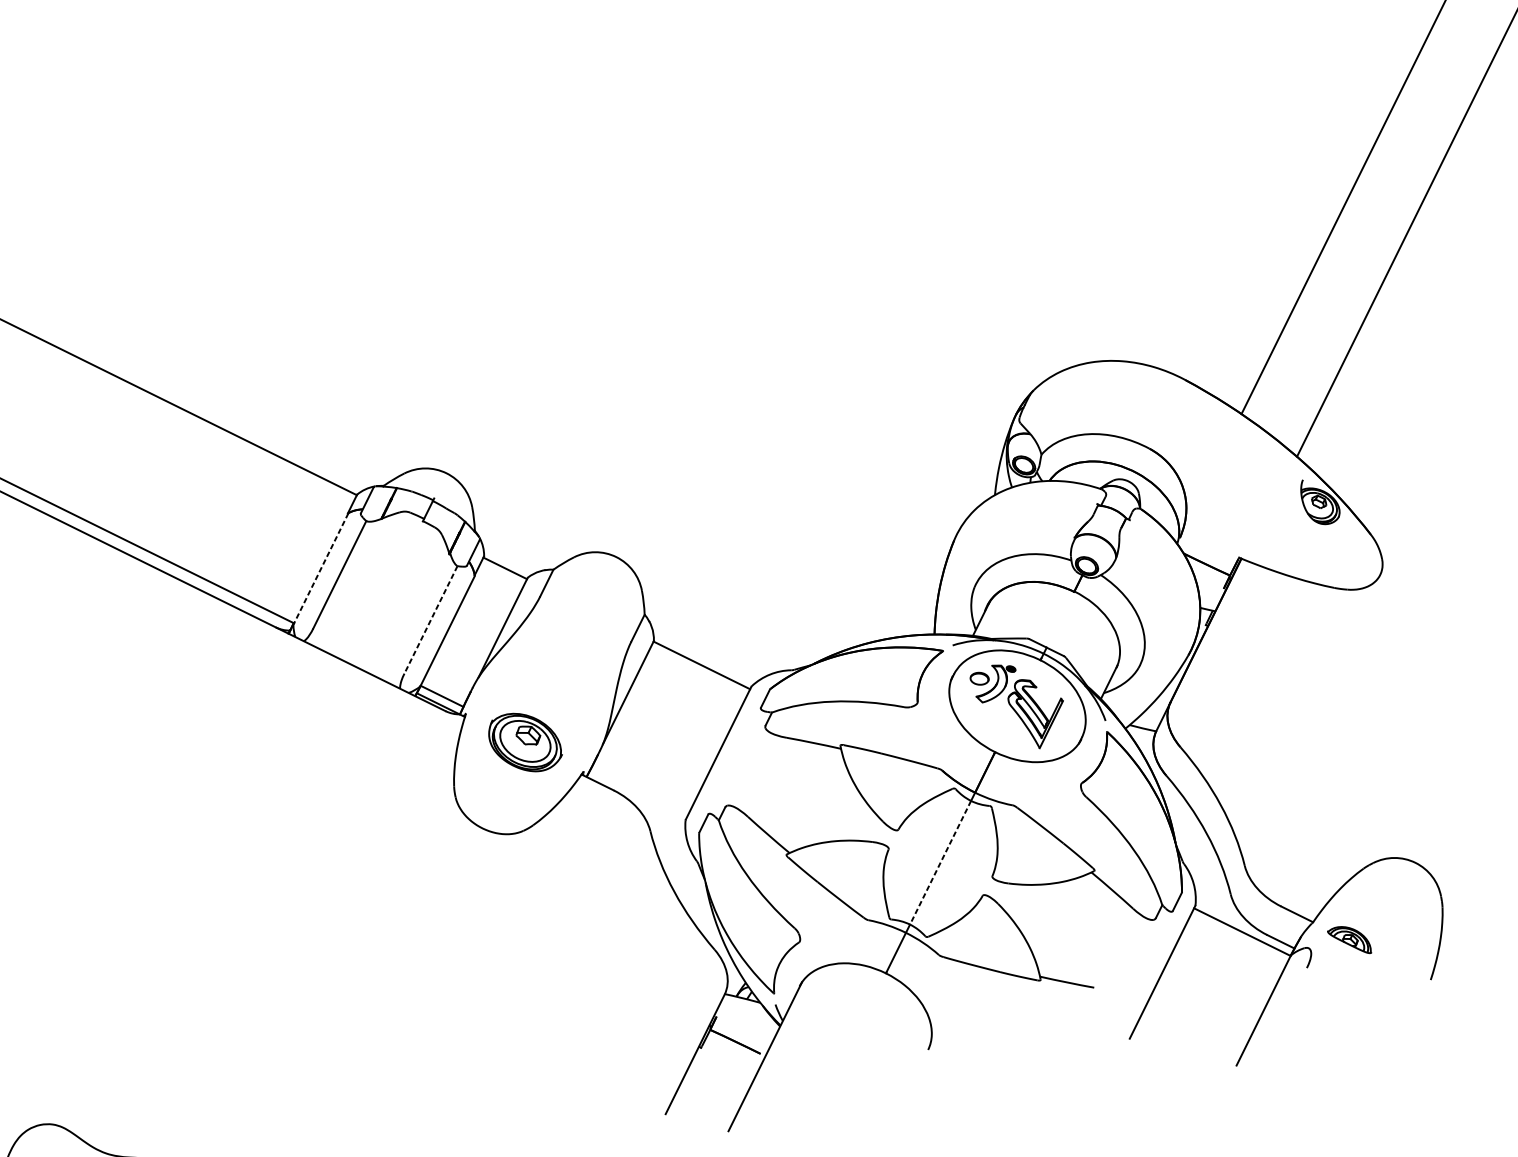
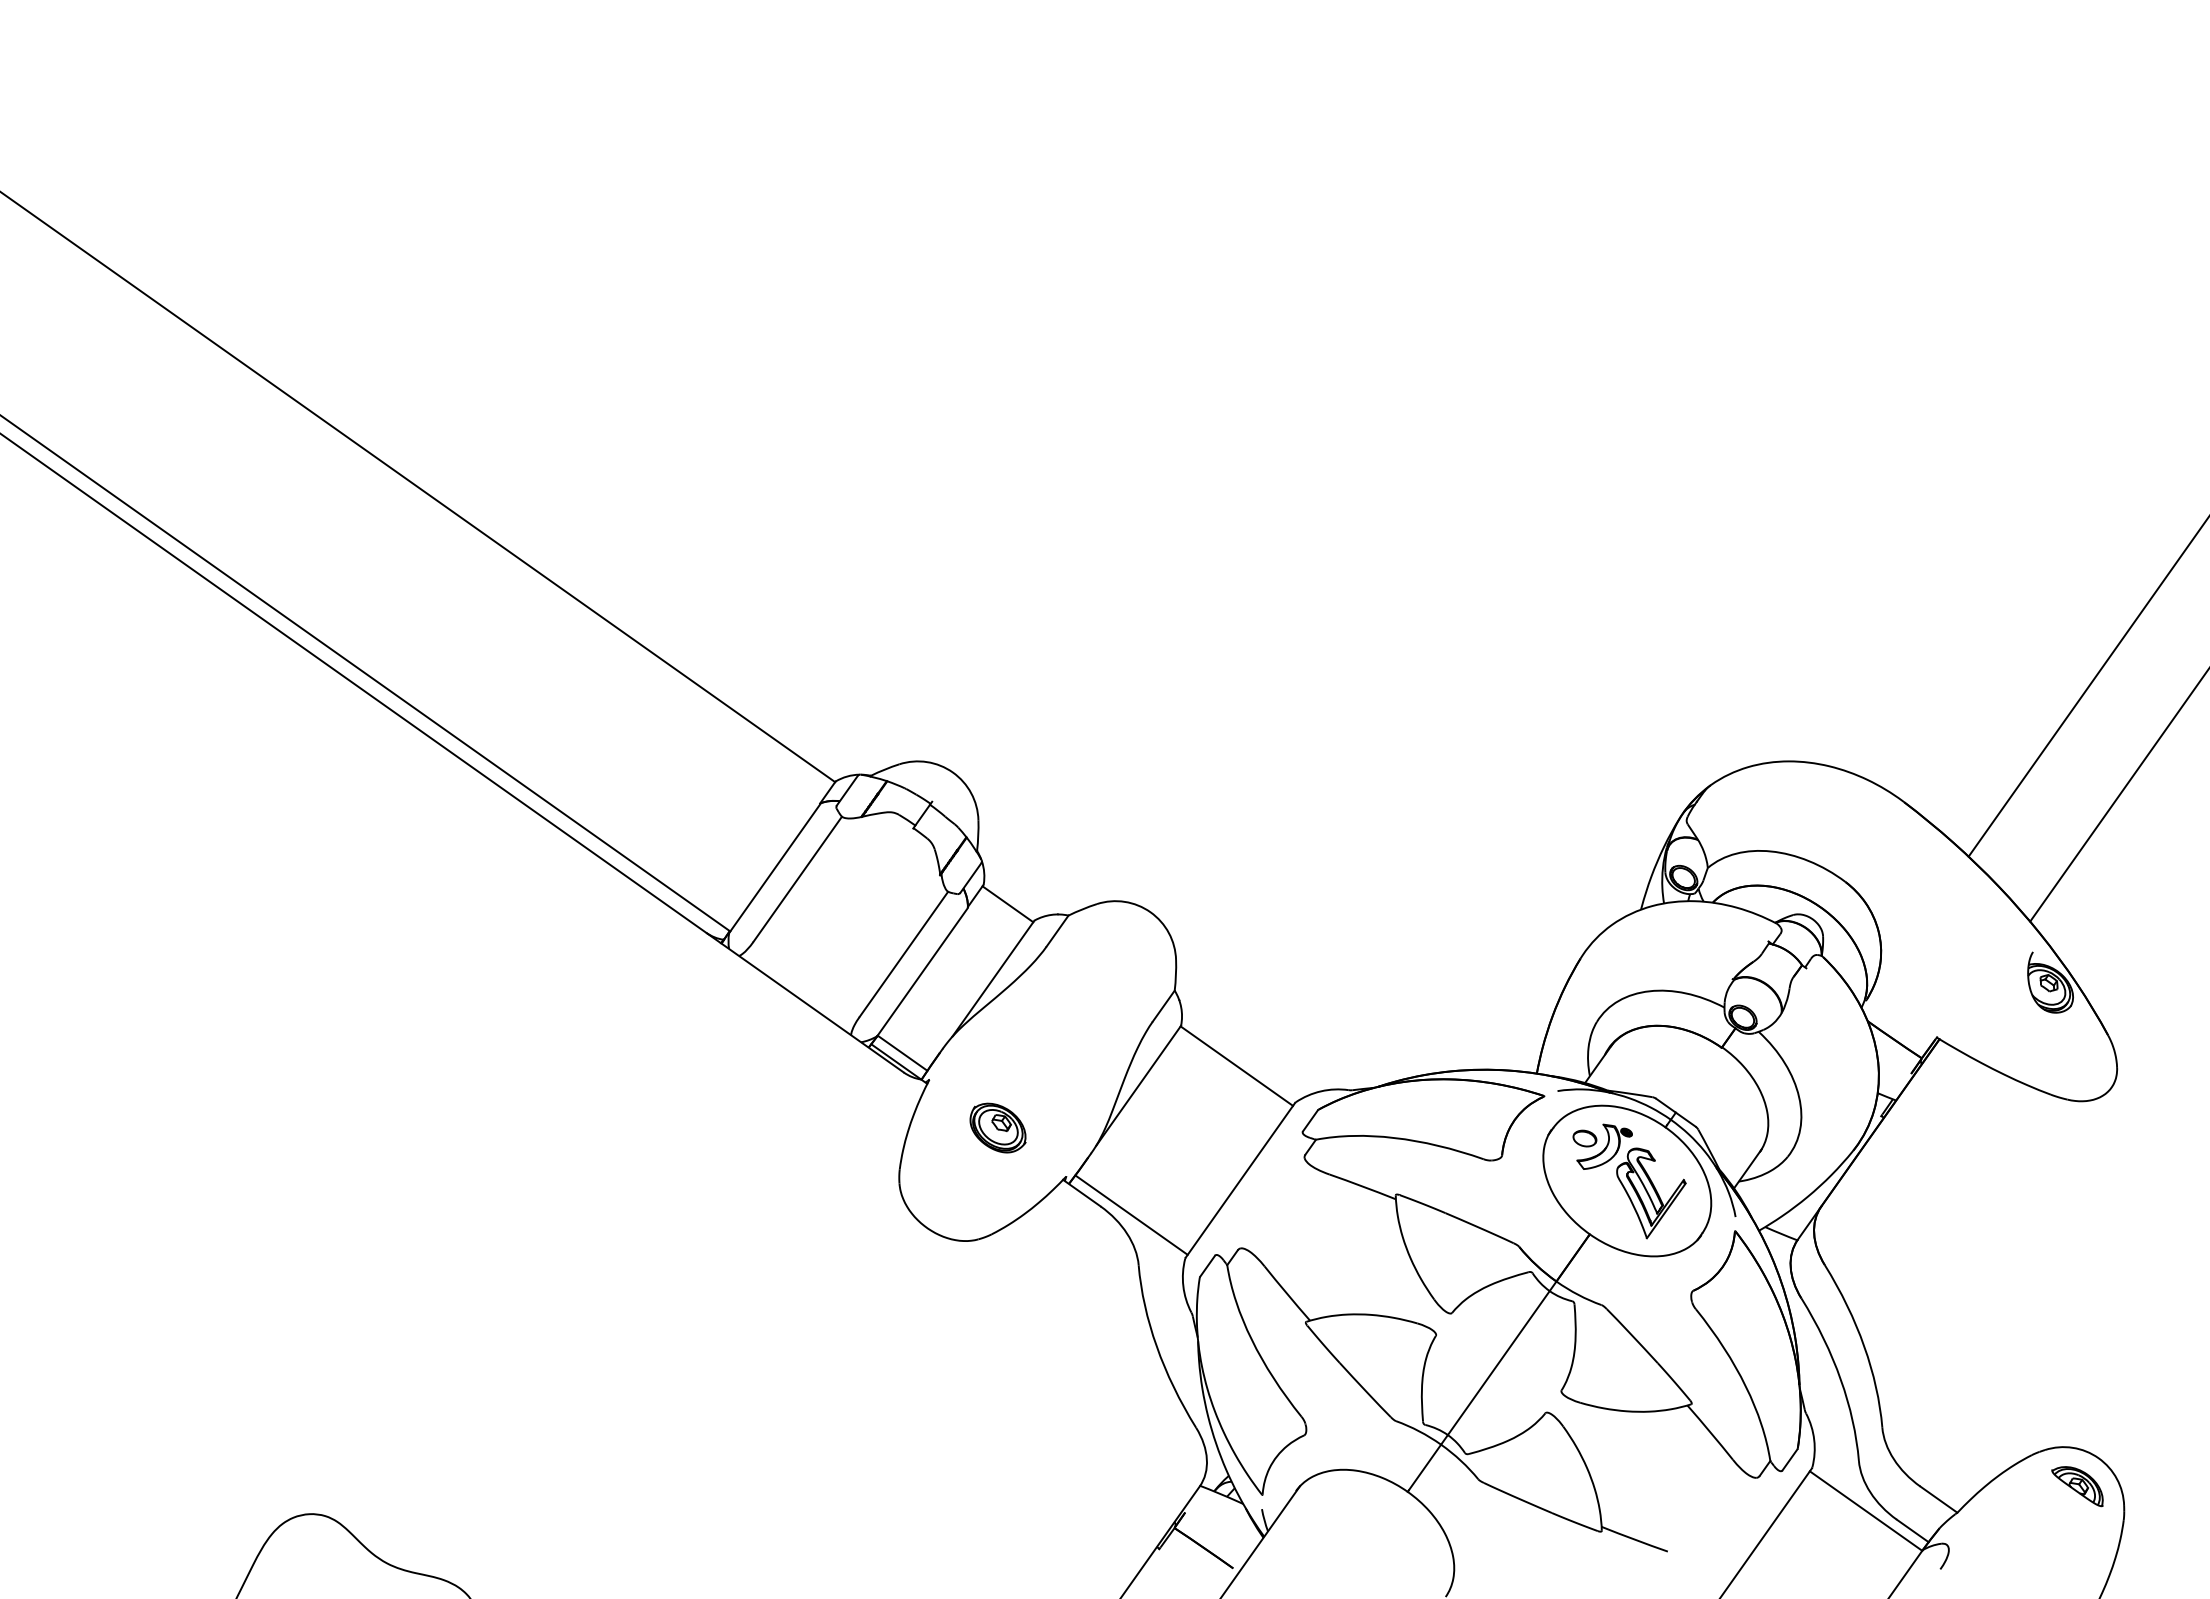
line: (320, 569) -> (774, 868), dashed -> solid
line: (430, 619) -> (903, 954), dashed -> solid
part: (524, 742) -> (997, 1127), size x0.62
line: (638, 792) -> (1131, 1214), added
line: (940, 863) -> (1498, 1363), dashed -> solid
part: (1349, 940) -> (2077, 1486), moved

